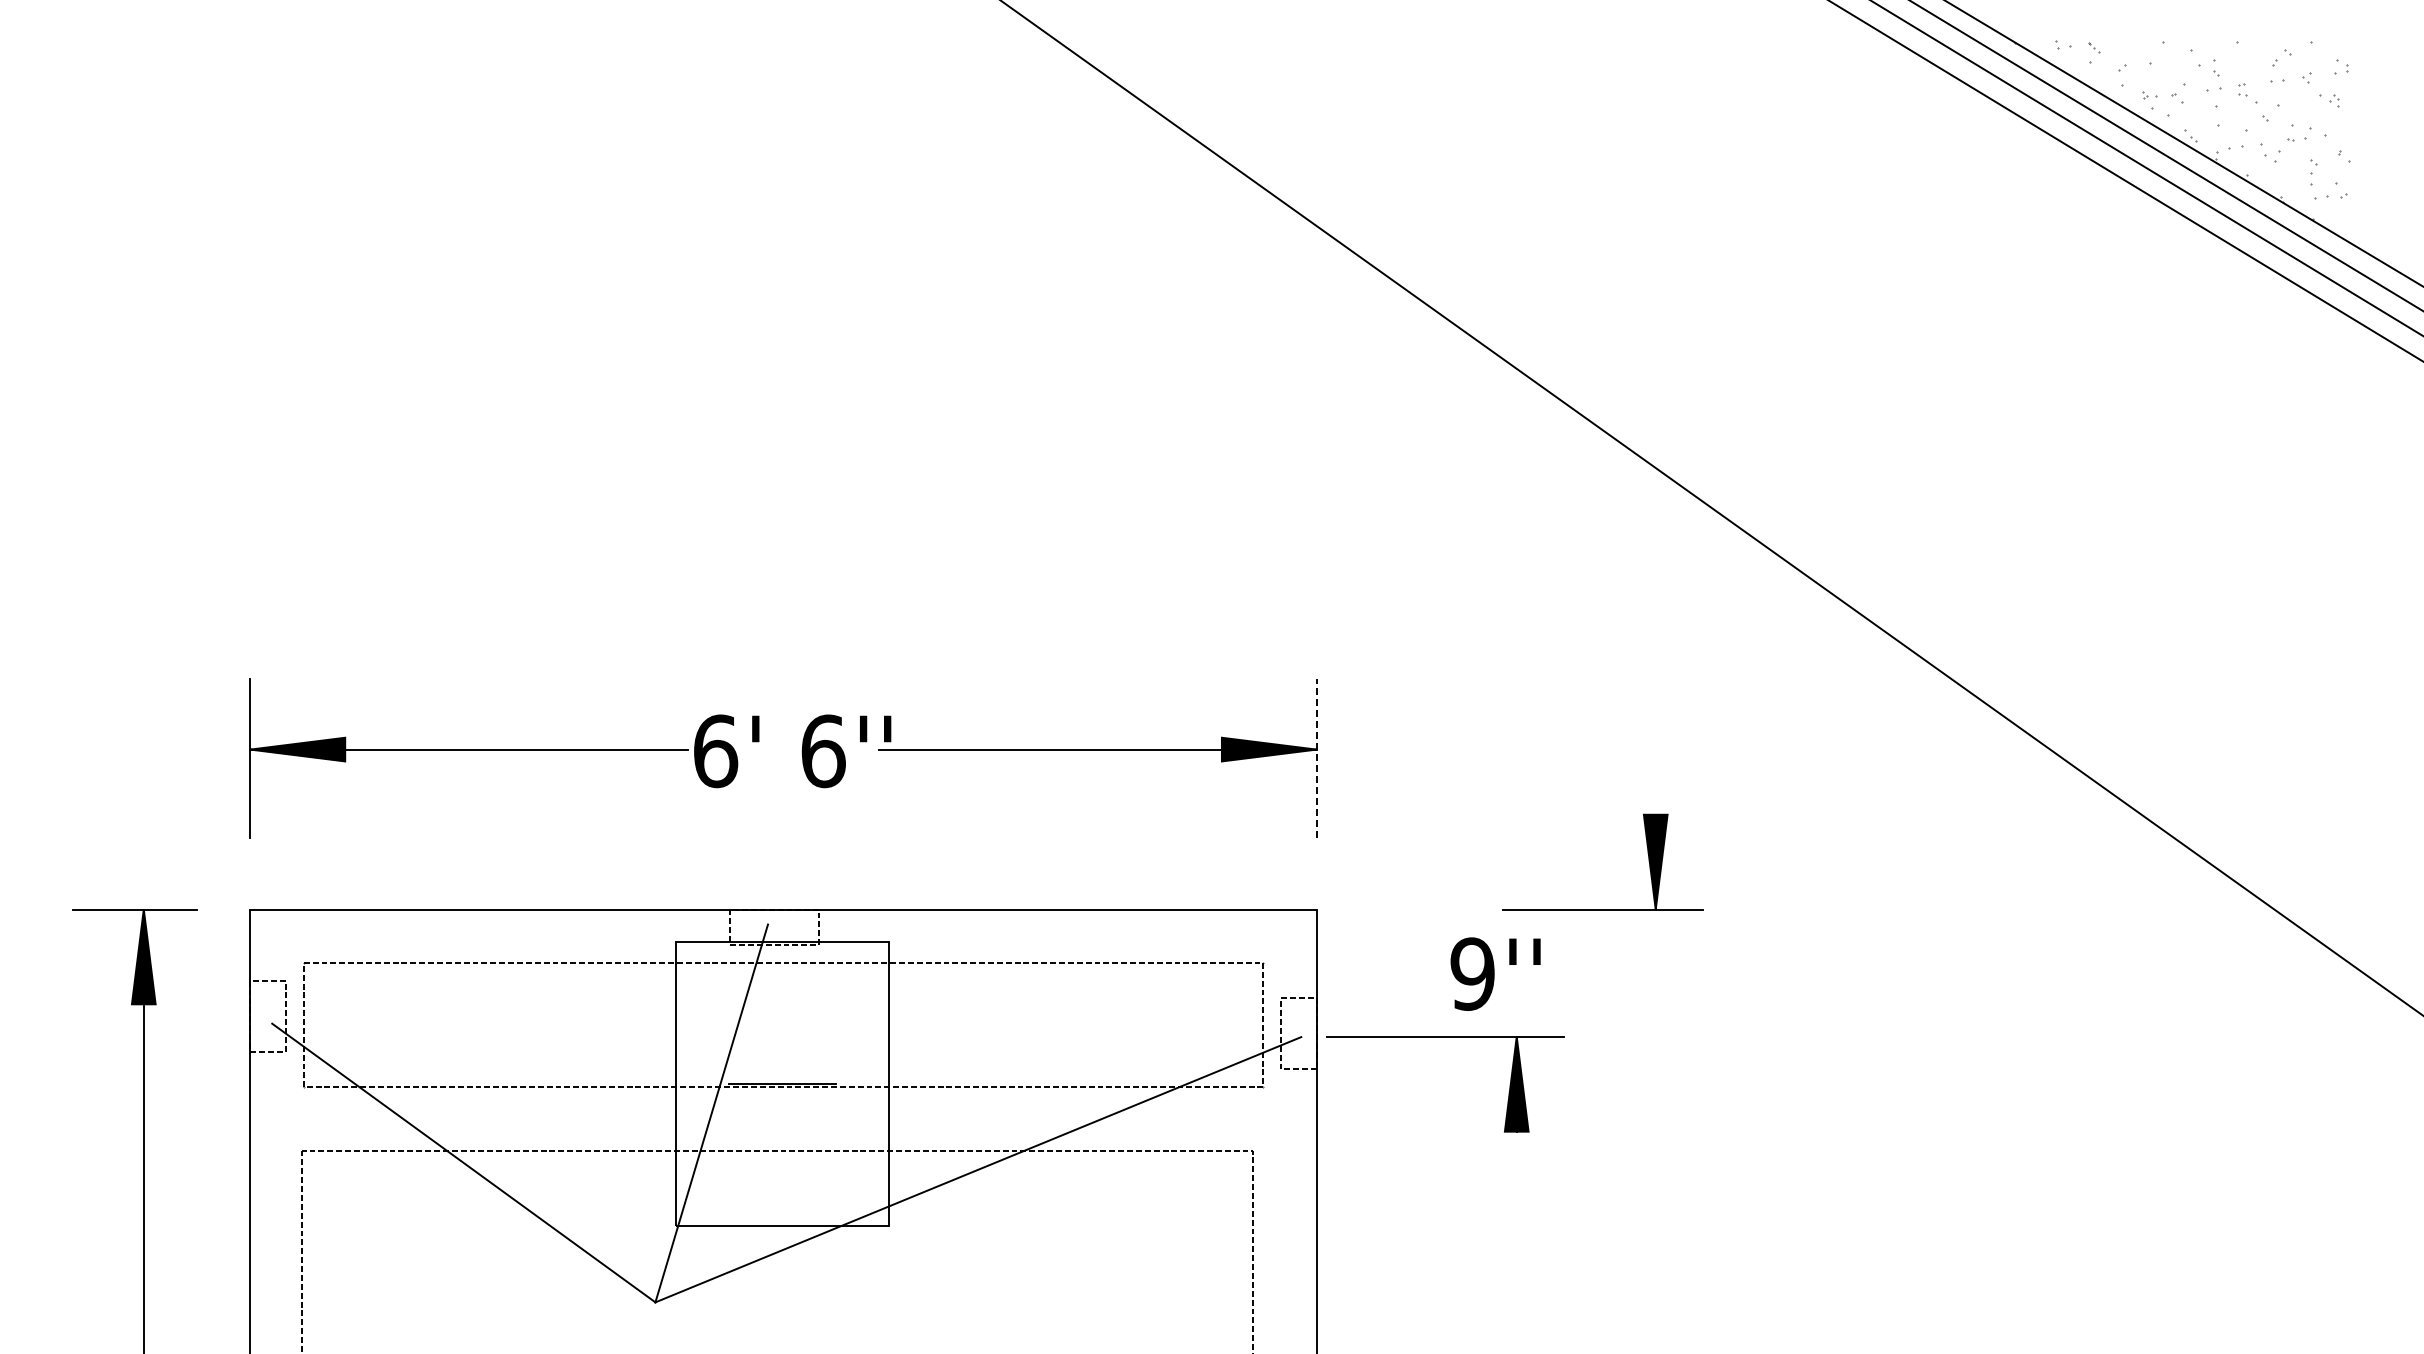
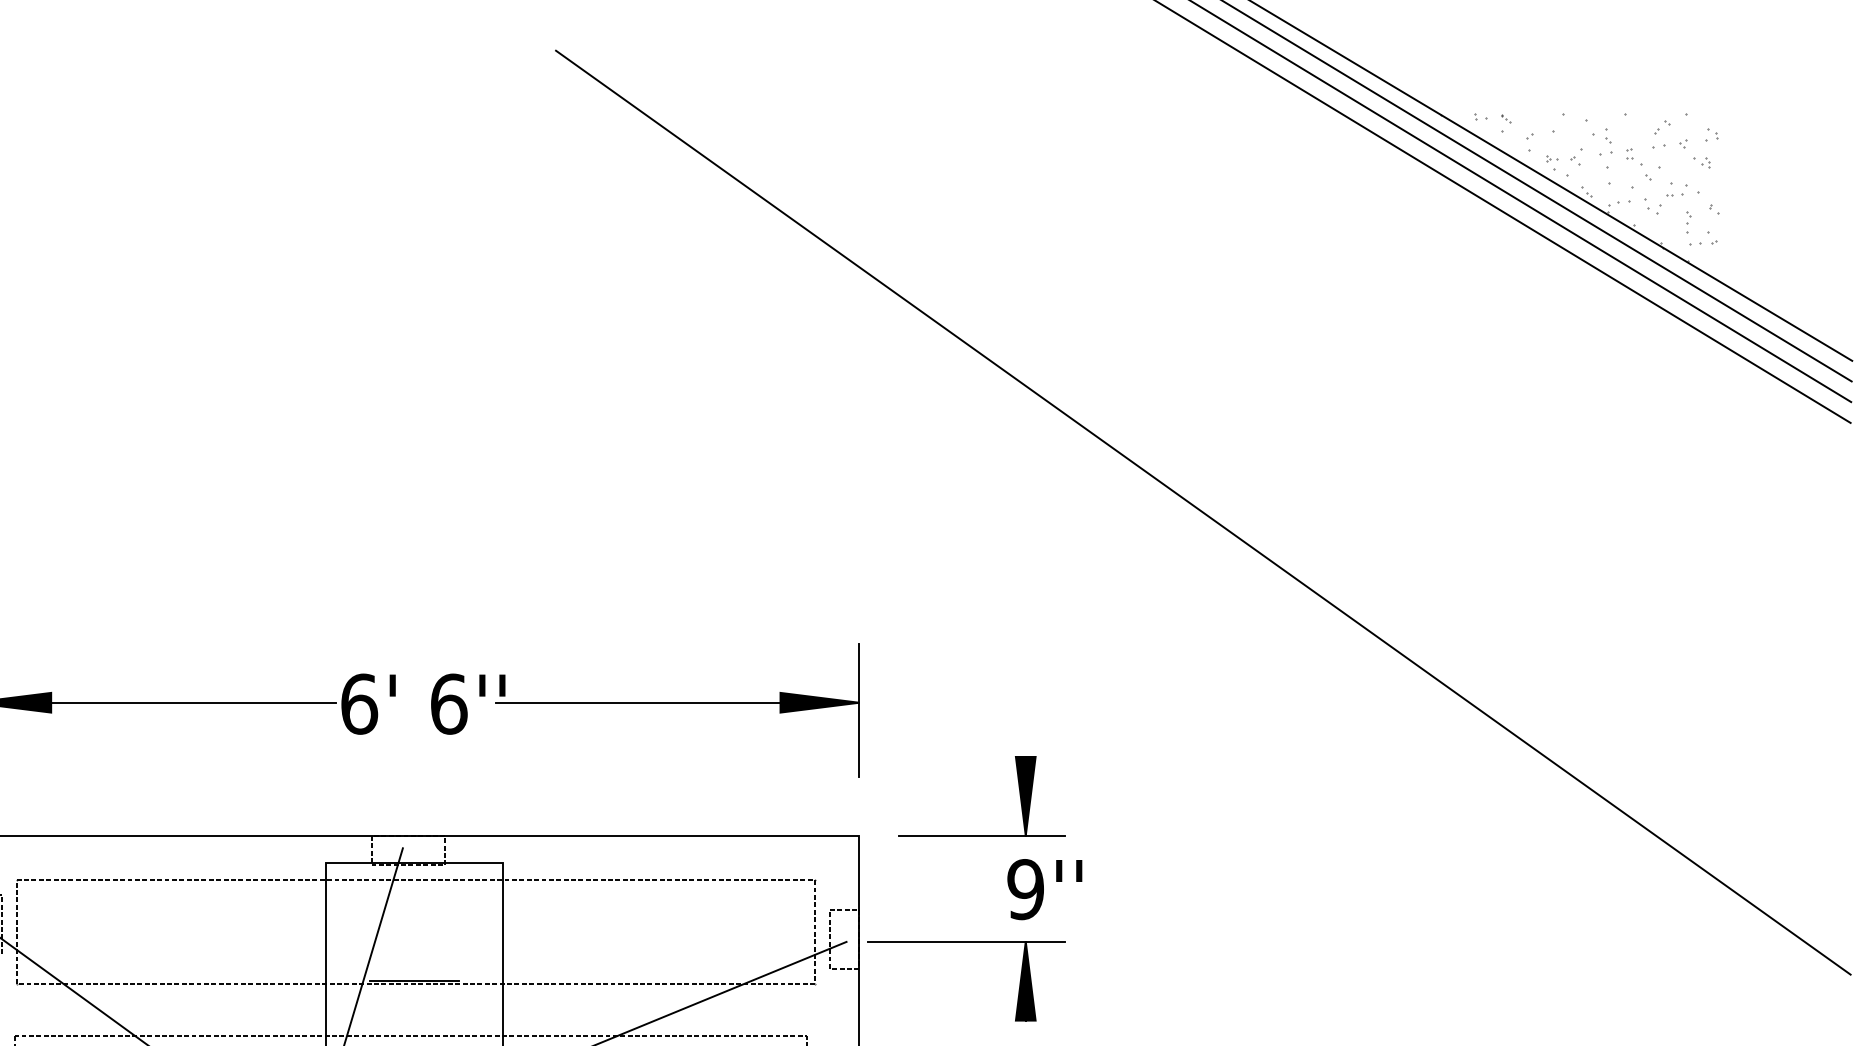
line: (1316, 758) -> (859, 710), dashed -> solid
part: (1647, 853) -> (1018, 789), moved
text: (1495, 973) -> (1044, 889), moved

